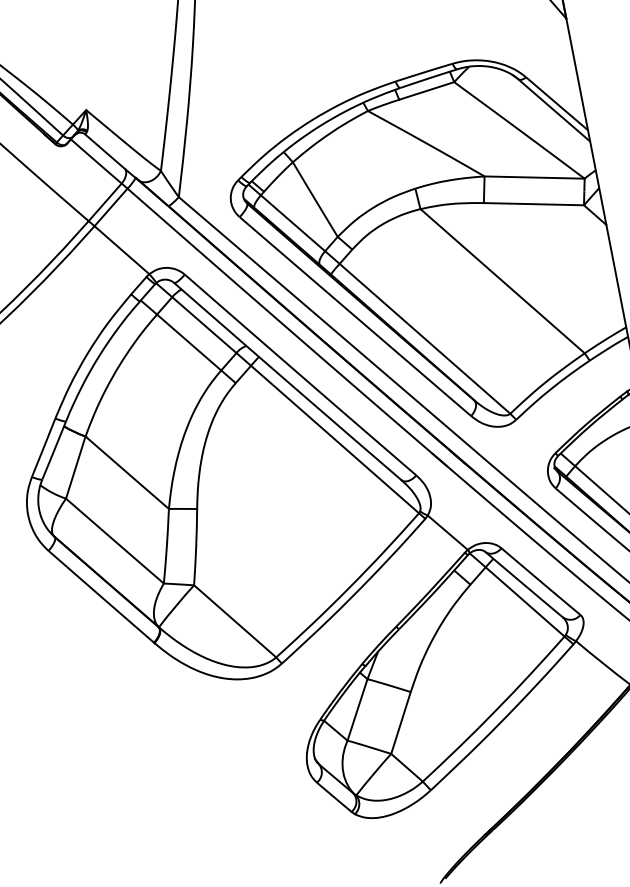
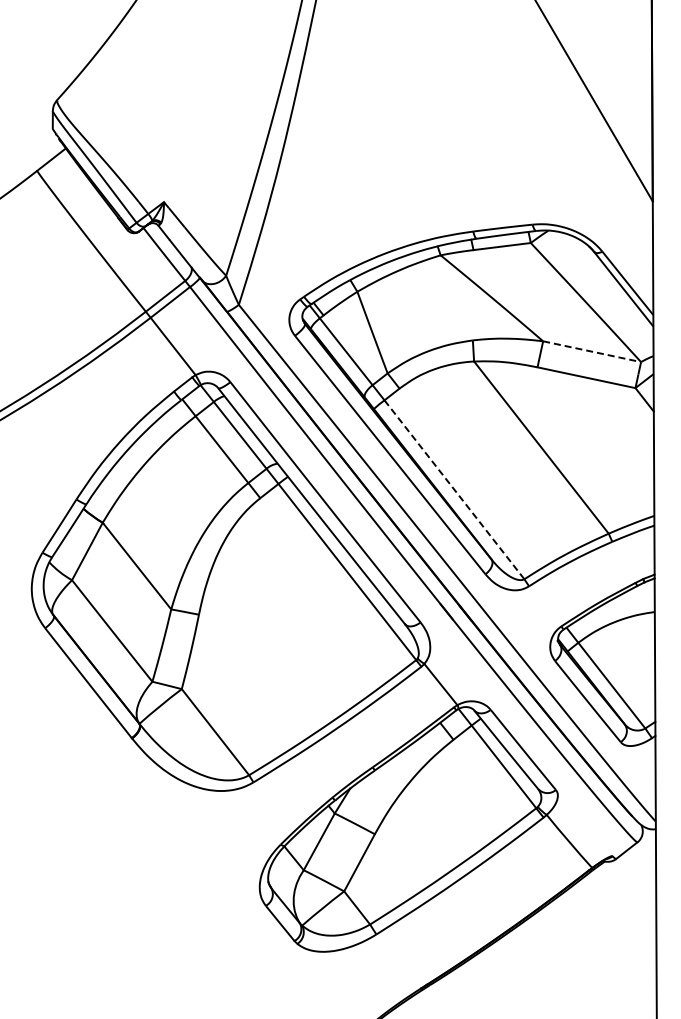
line: (534, 177) -> (592, 351), solid -> dashed
line: (424, 338) -> (454, 489), solid -> dashed

